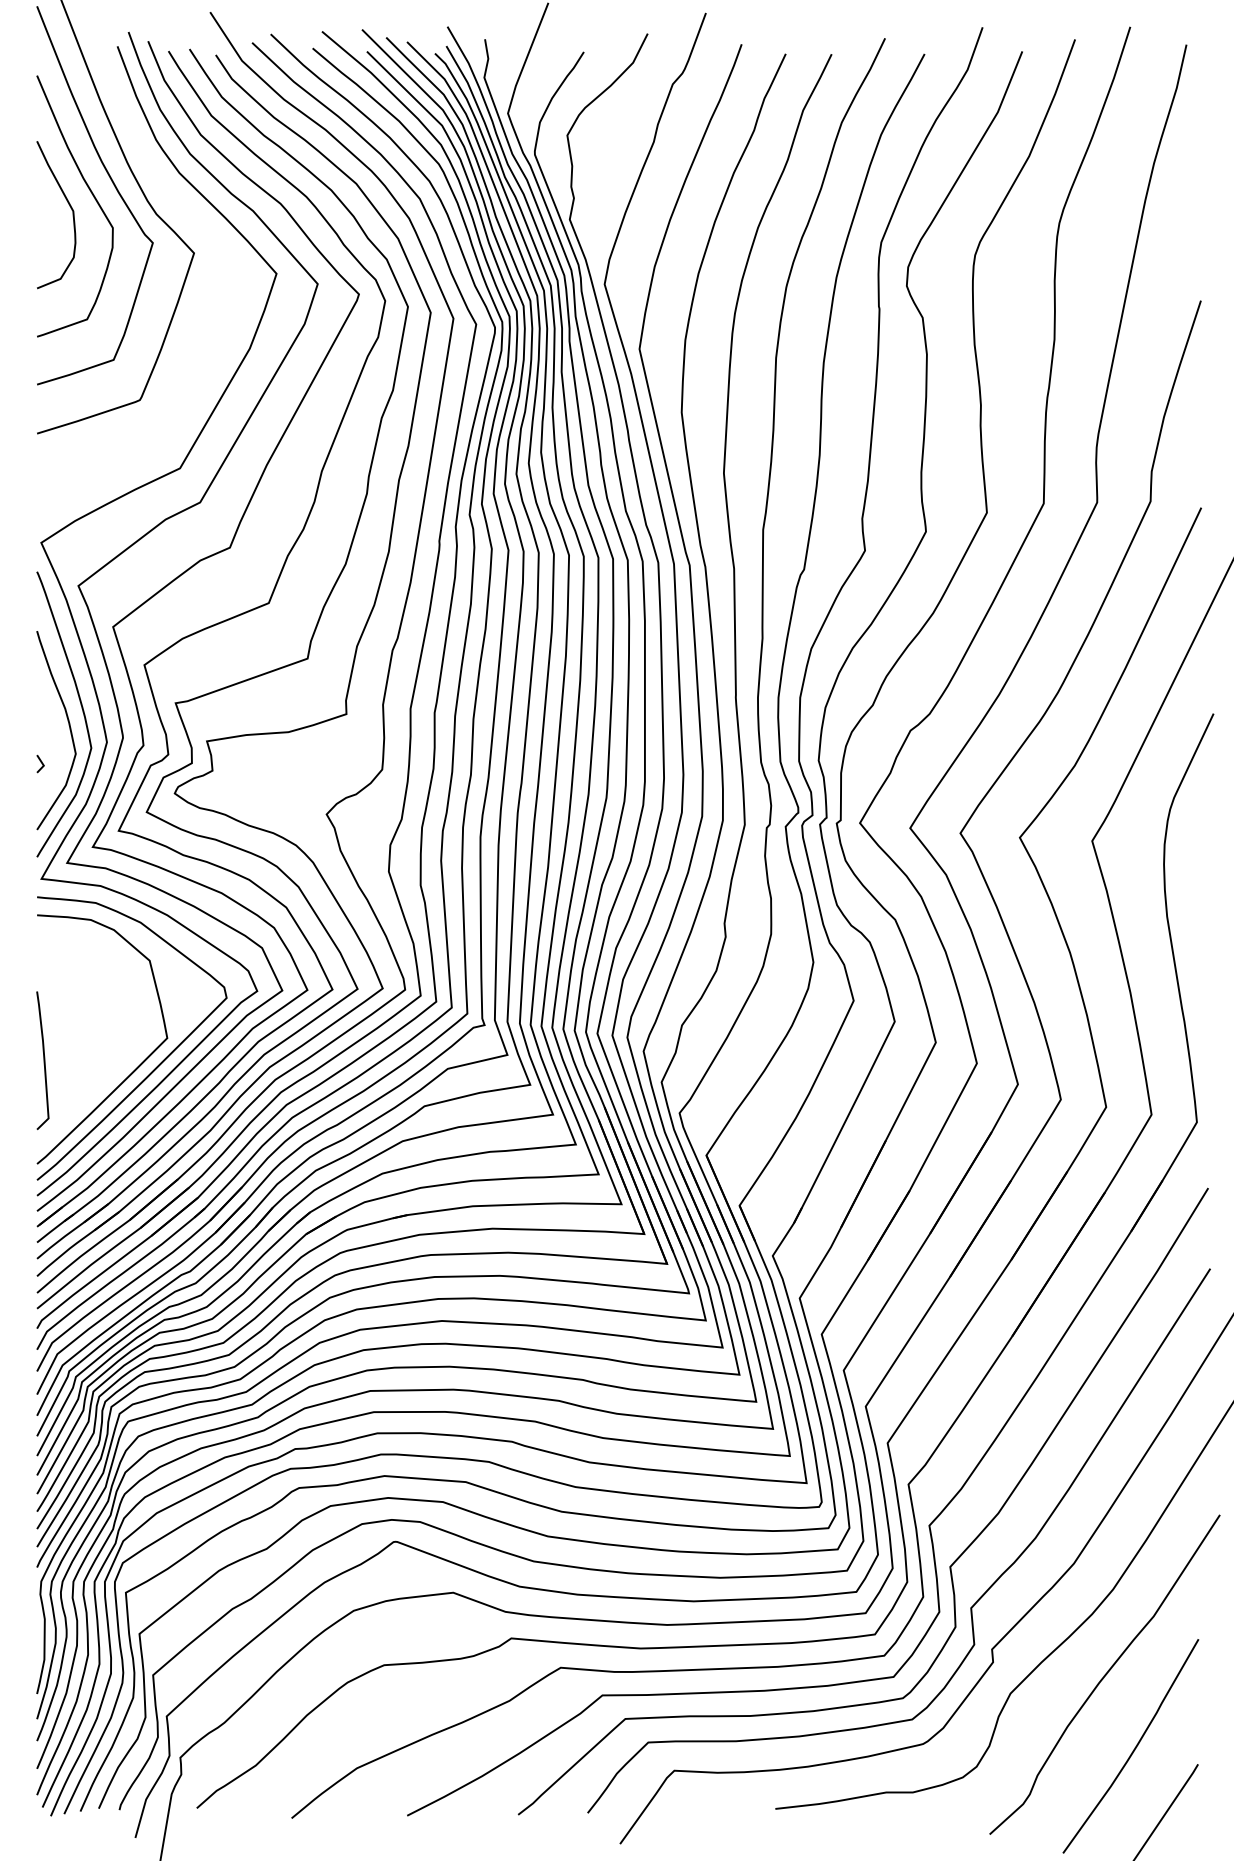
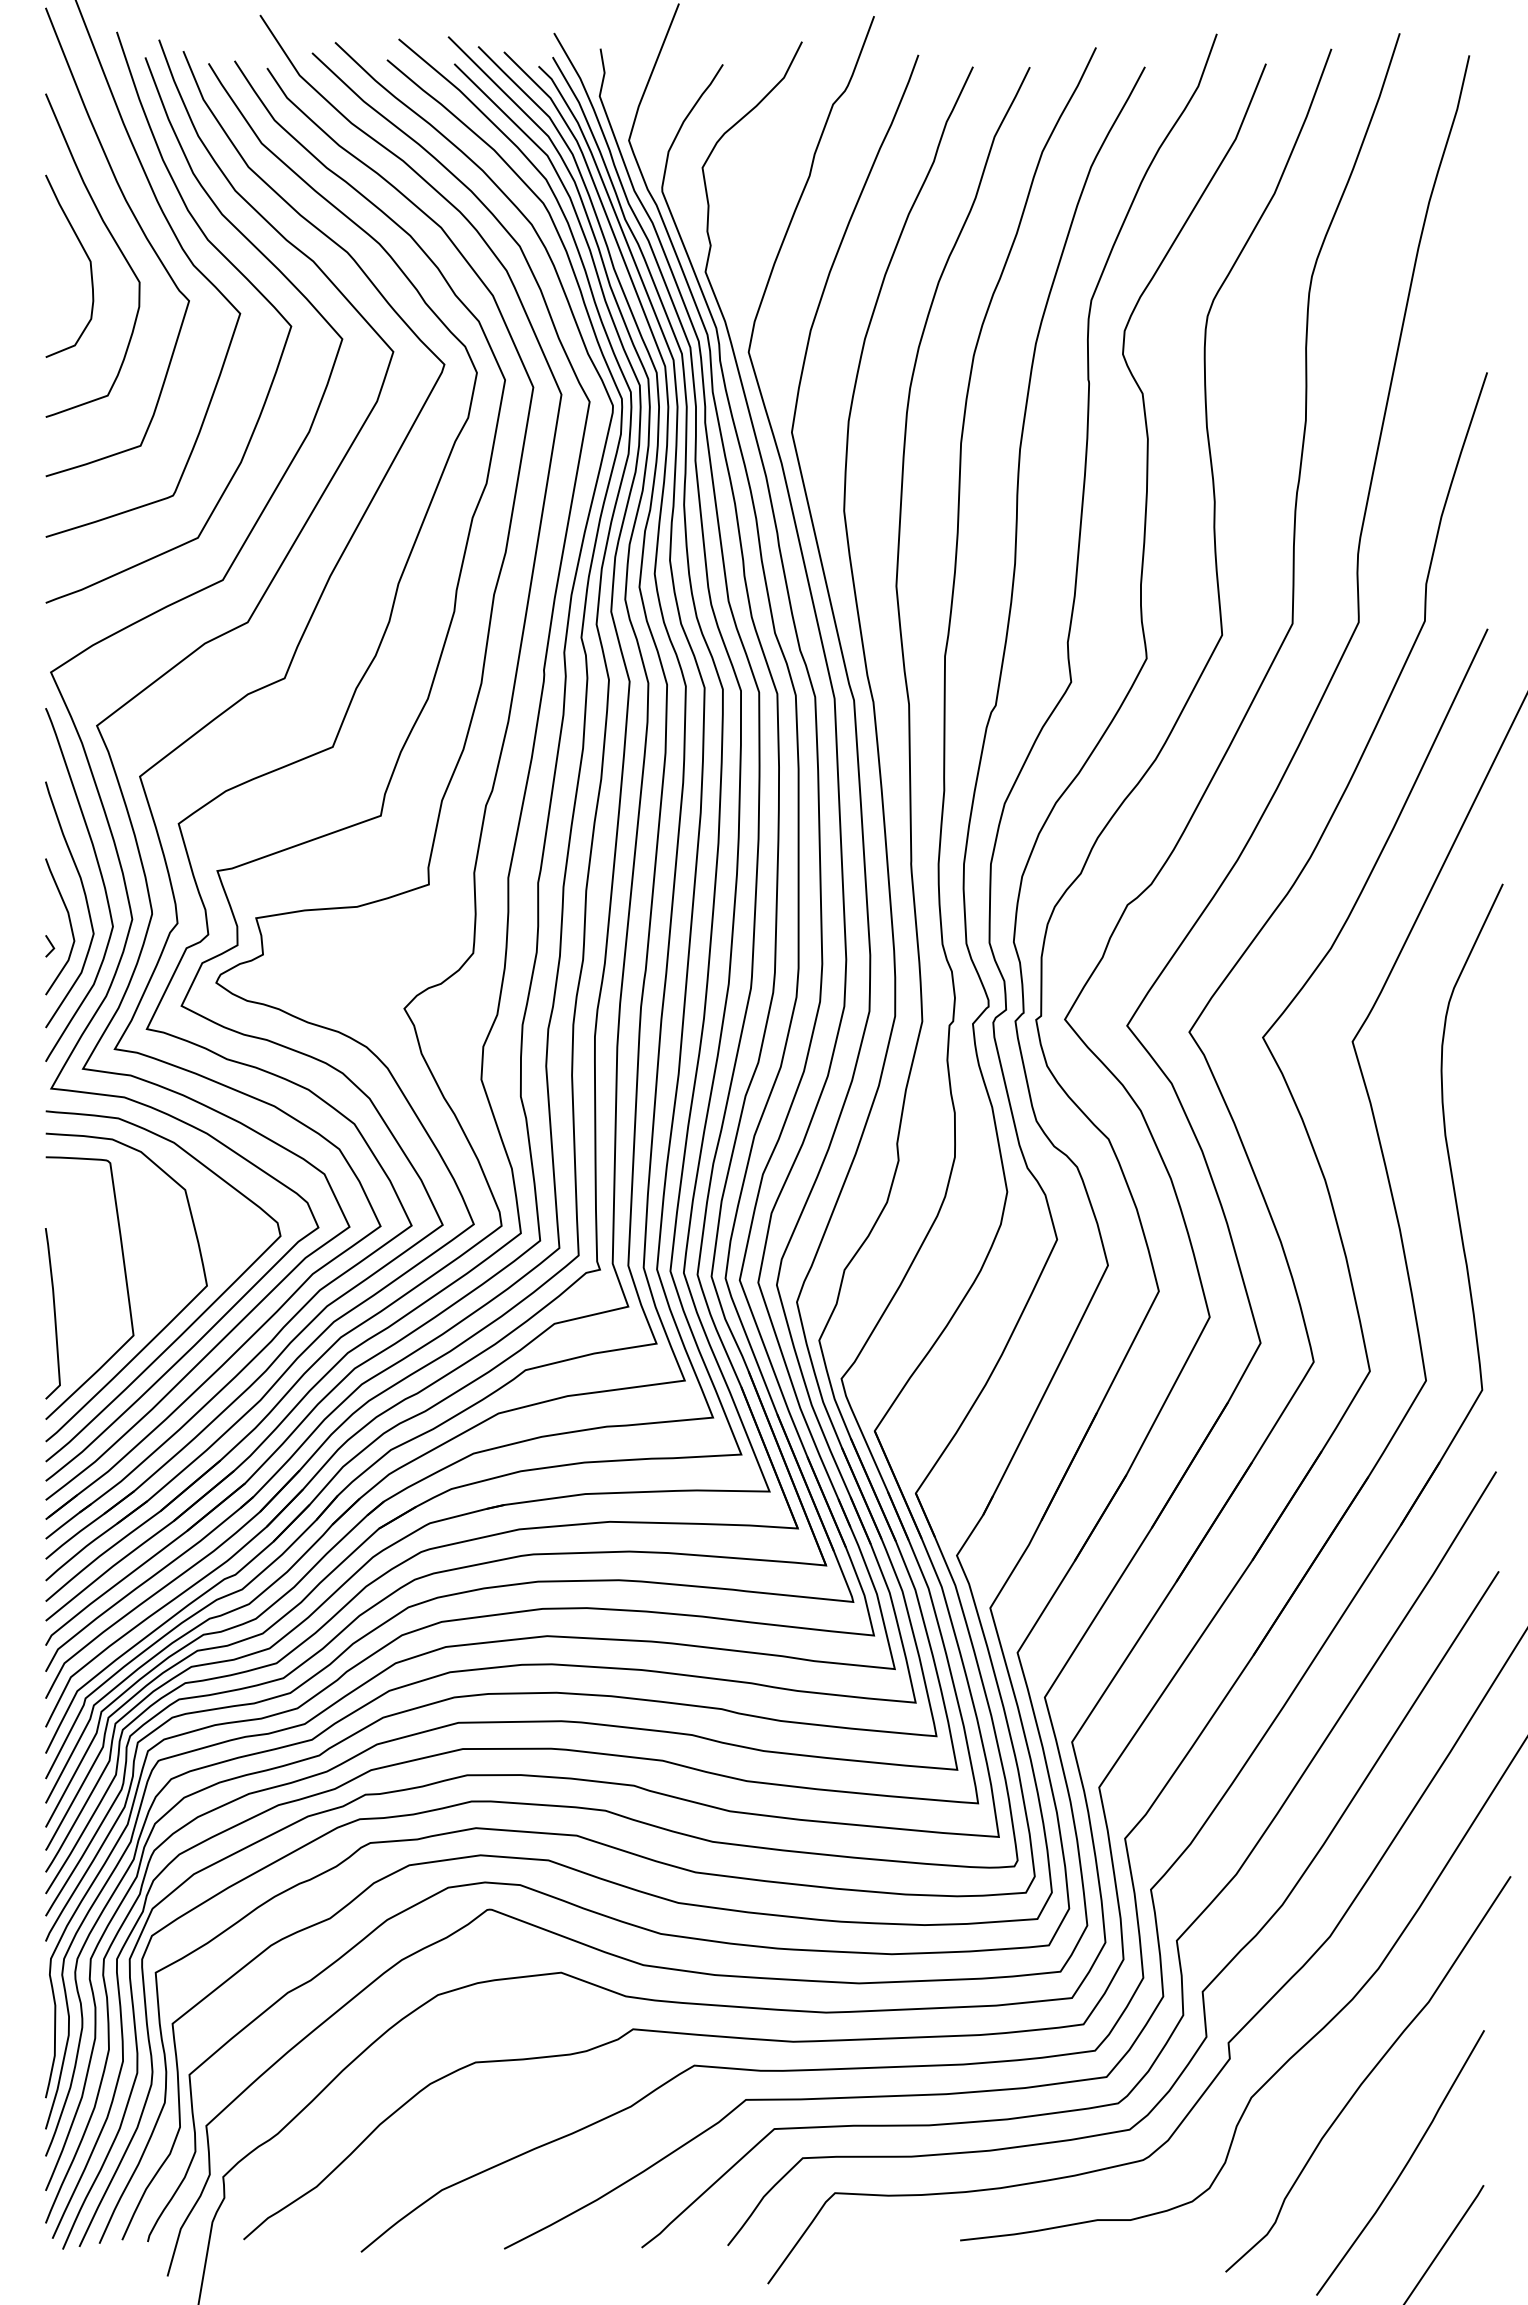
curve: (183, 209) -> (226, 259), added
curve: (56, 746) -> (69, 924), added
curve: (101, 1035) -> (125, 1282), added

